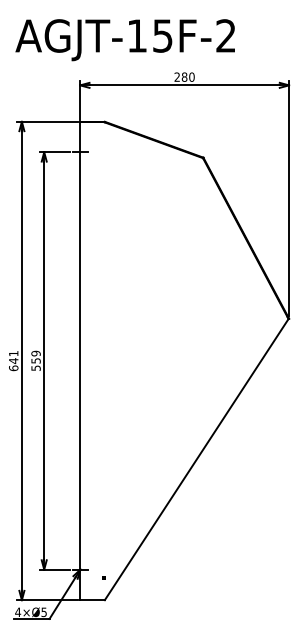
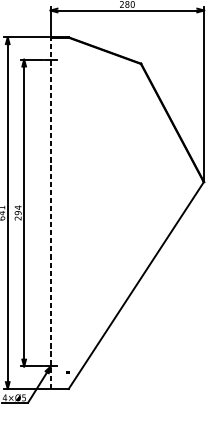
text: (35, 360) -> (17, 212), 559 -> 294
line: (80, 361) -> (50, 213), solid -> dashed

